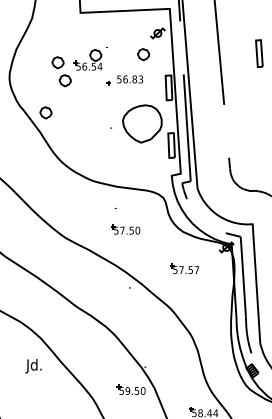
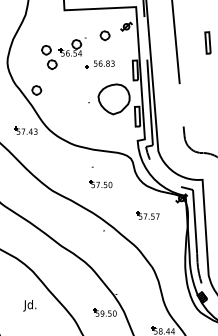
part: (142, 54) -> (104, 35), moved
part: (31, 162) -> (25, 130), added
text: (33, 365) -> (29, 305), moved

